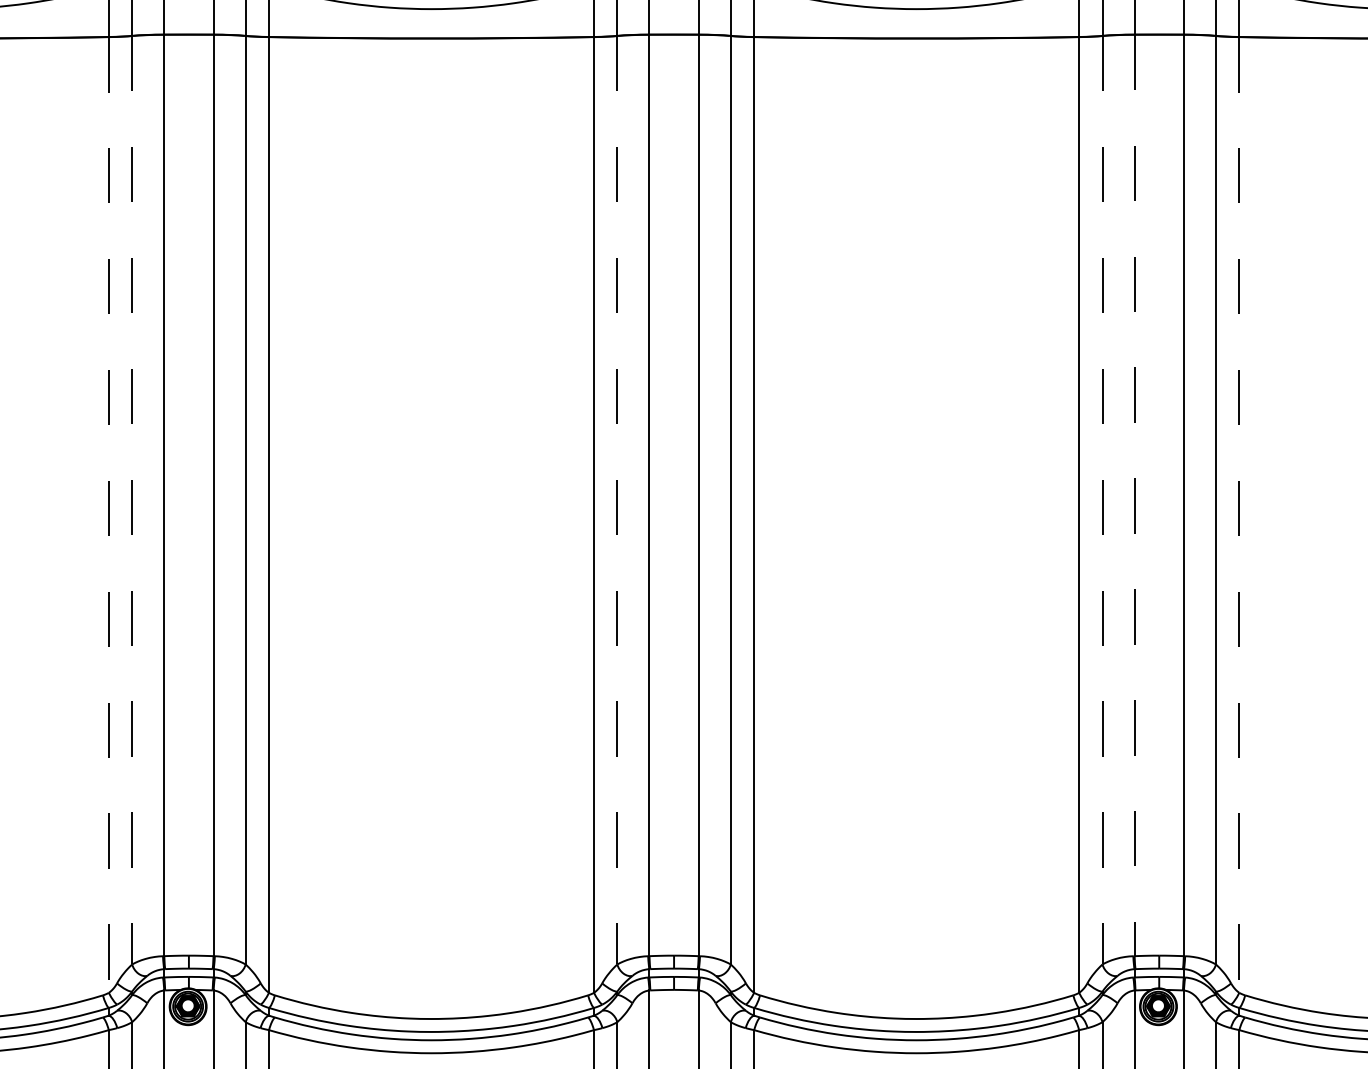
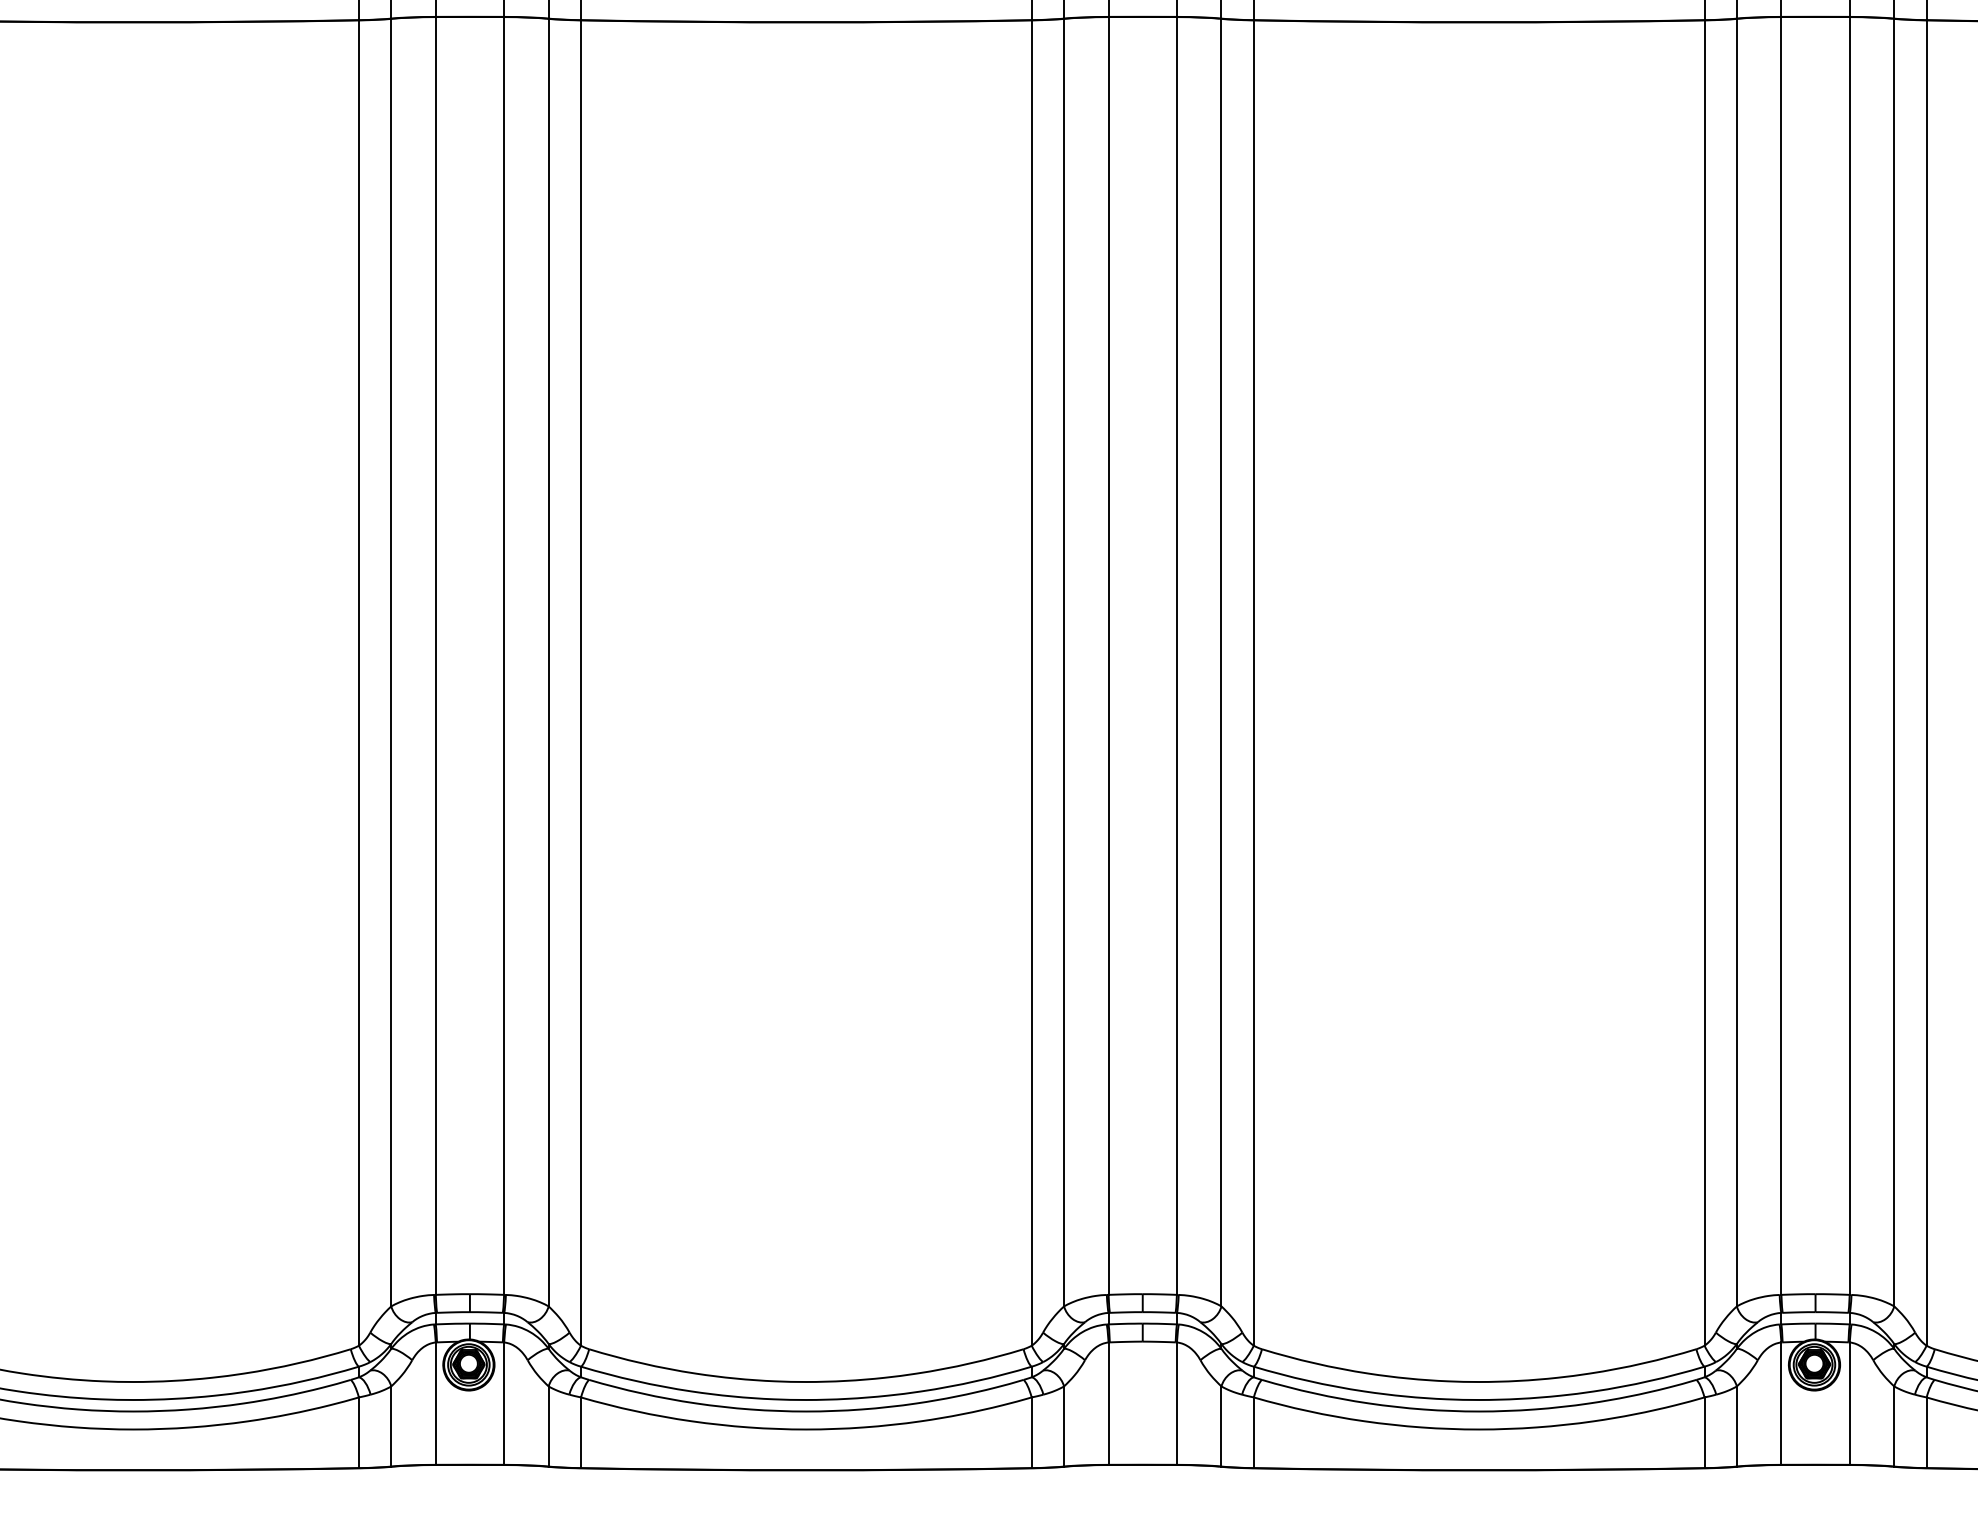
line: (1134, 495) -> (1781, 655), dashed -> solid
line: (132, 500) -> (391, 662), dashed -> solid
line: (617, 500) -> (1064, 662), dashed -> solid
line: (1102, 500) -> (1736, 662), dashed -> solid
line: (108, 515) -> (358, 683), dashed -> solid
line: (1239, 515) -> (1926, 683), dashed -> solid

